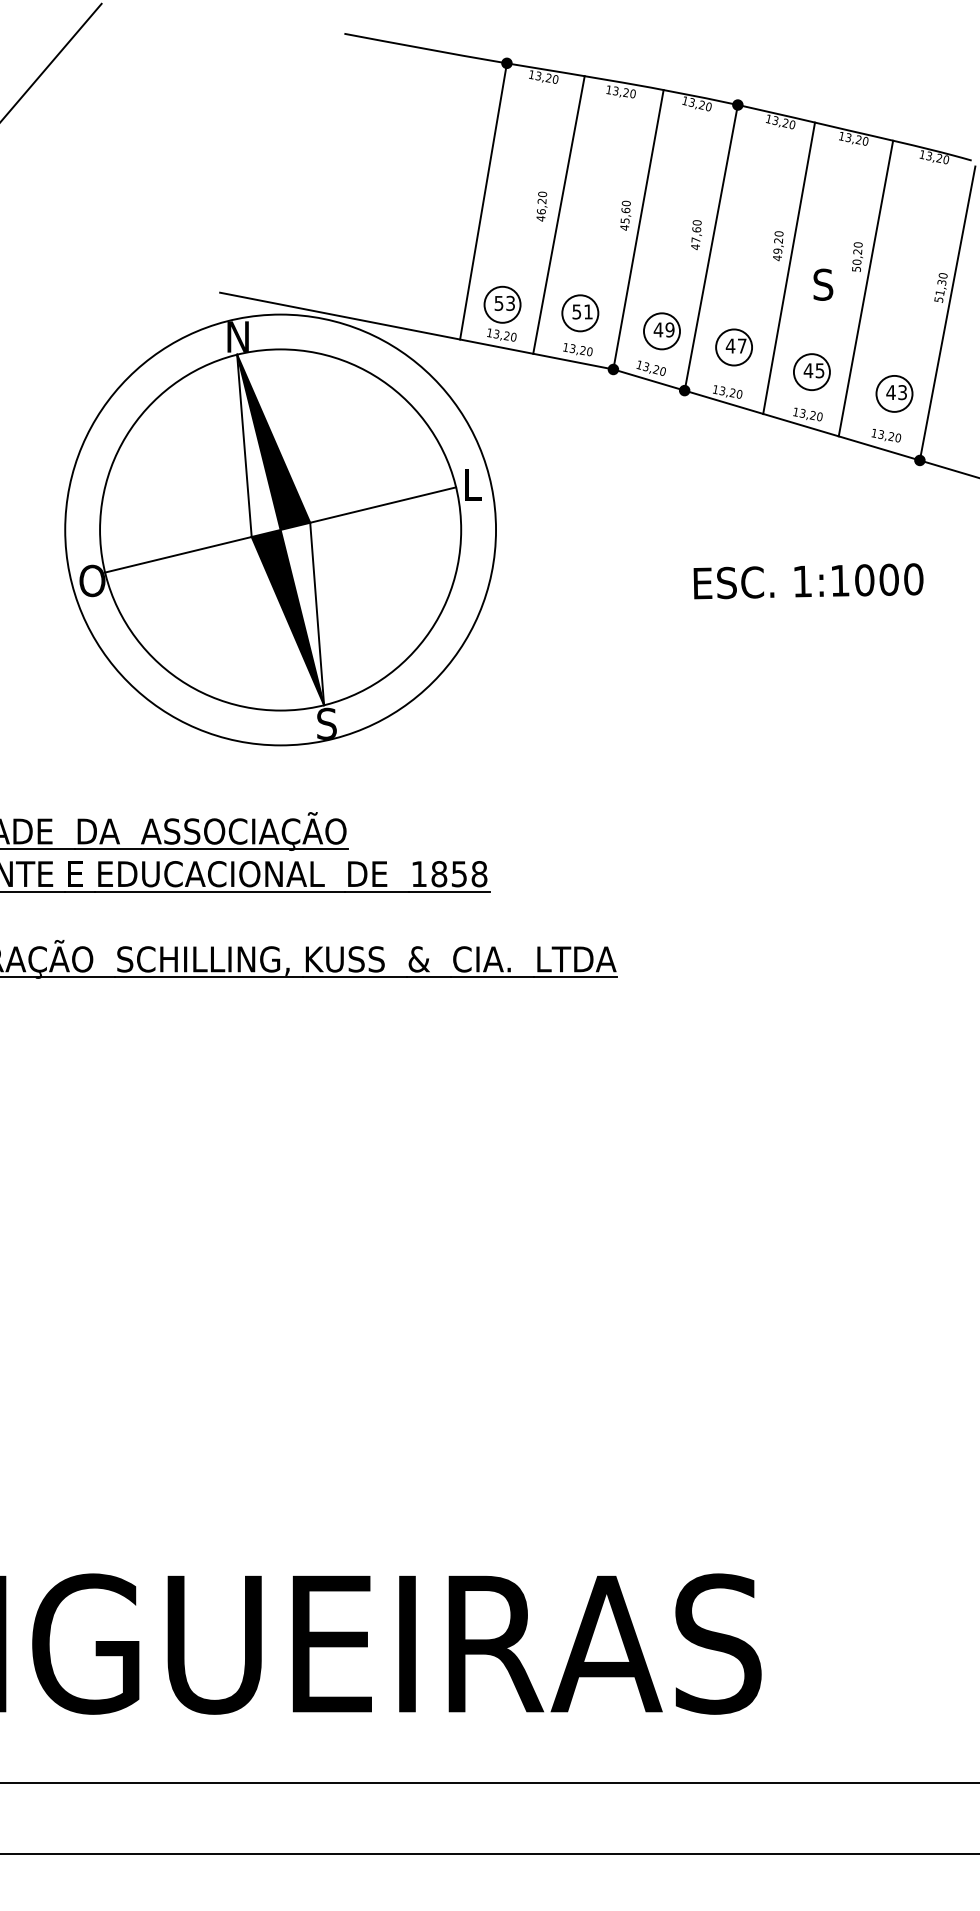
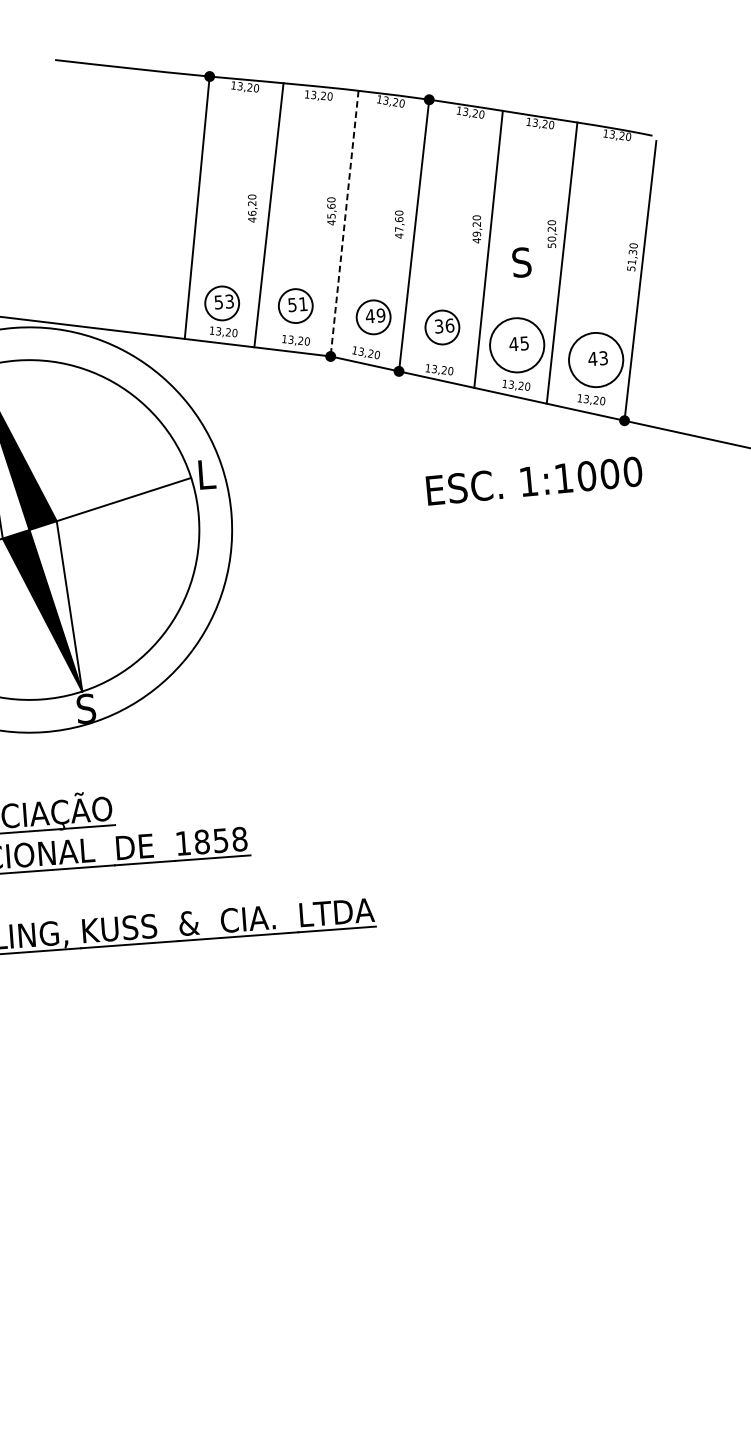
line: (638, 227) -> (344, 221), solid -> dashed
text: (735, 345) -> (443, 325), 47 -> 36
circle: (811, 372) -> (516, 345), size x1.6
circle: (894, 393) -> (596, 359), size x1.6
text: (808, 581) -> (534, 481), moved

